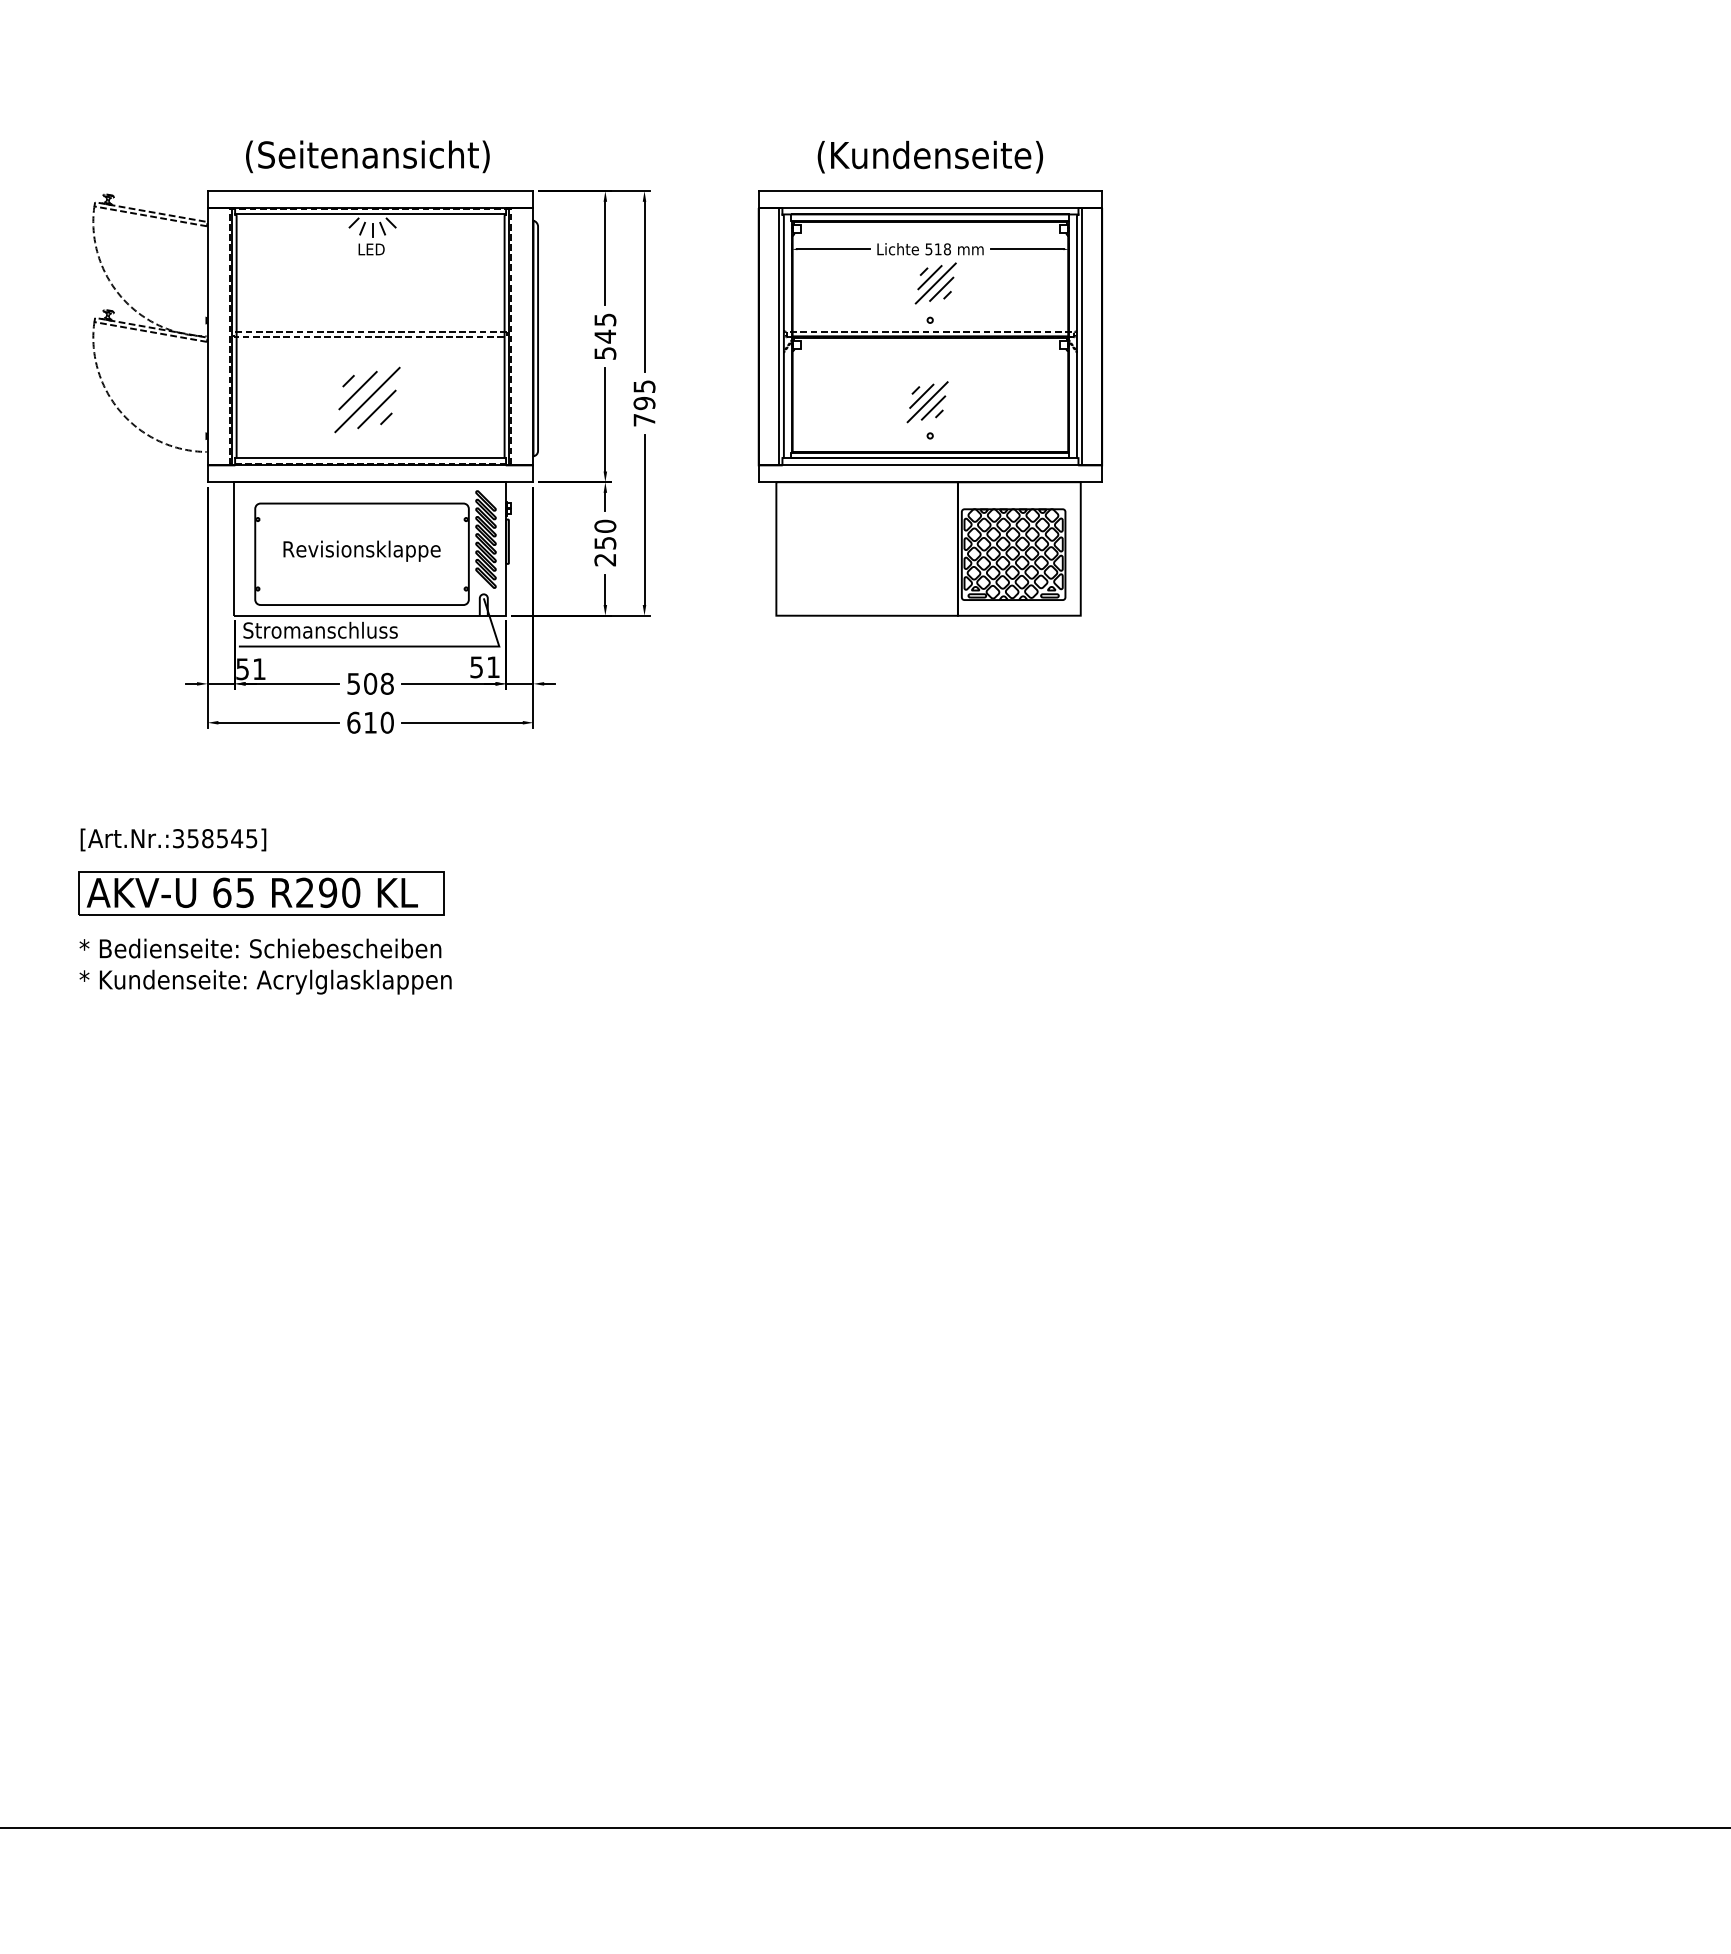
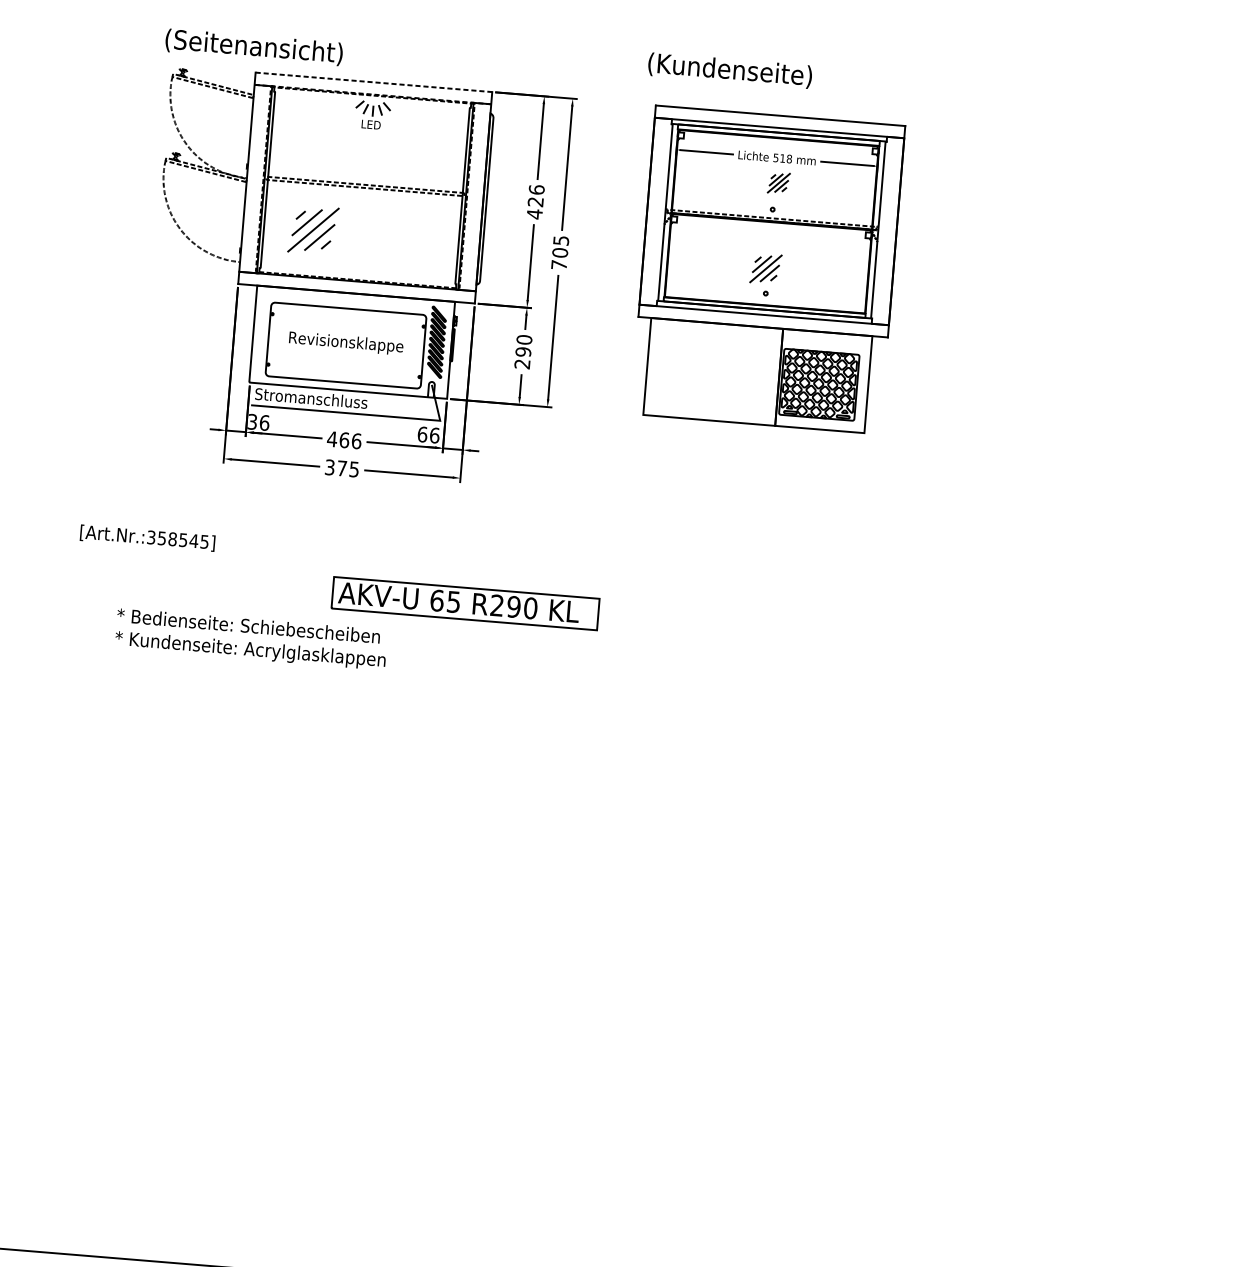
text: (367, 156) -> (253, 47), moved
text: (929, 156) -> (729, 70), moved
line: (370, 191) -> (373, 82), solid -> dashed
line: (370, 207) -> (372, 94), solid -> dashed
line: (370, 214) -> (372, 99), removed
part: (935, 283) -> (778, 183), size x0.7
text: (605, 336) -> (535, 201), 545 -> 426
line: (779, 336) -> (662, 212), removed
line: (1081, 336) -> (881, 230), removed
part: (367, 399) -> (313, 229), moved
text: (644, 403) -> (560, 252), 795 -> 705
line: (370, 458) -> (357, 276), removed
text: (605, 542) -> (523, 351), 250 -> 290
text: (485, 667) -> (428, 435), 51 -> 66
text: (251, 669) -> (258, 422), 51 -> 36
text: (369, 683) -> (343, 439), 508 -> 466
text: (370, 722) -> (342, 468), 610 -> 375
text: (173, 839) -> (147, 537), moved
part: (261, 893) -> (465, 603), moved

